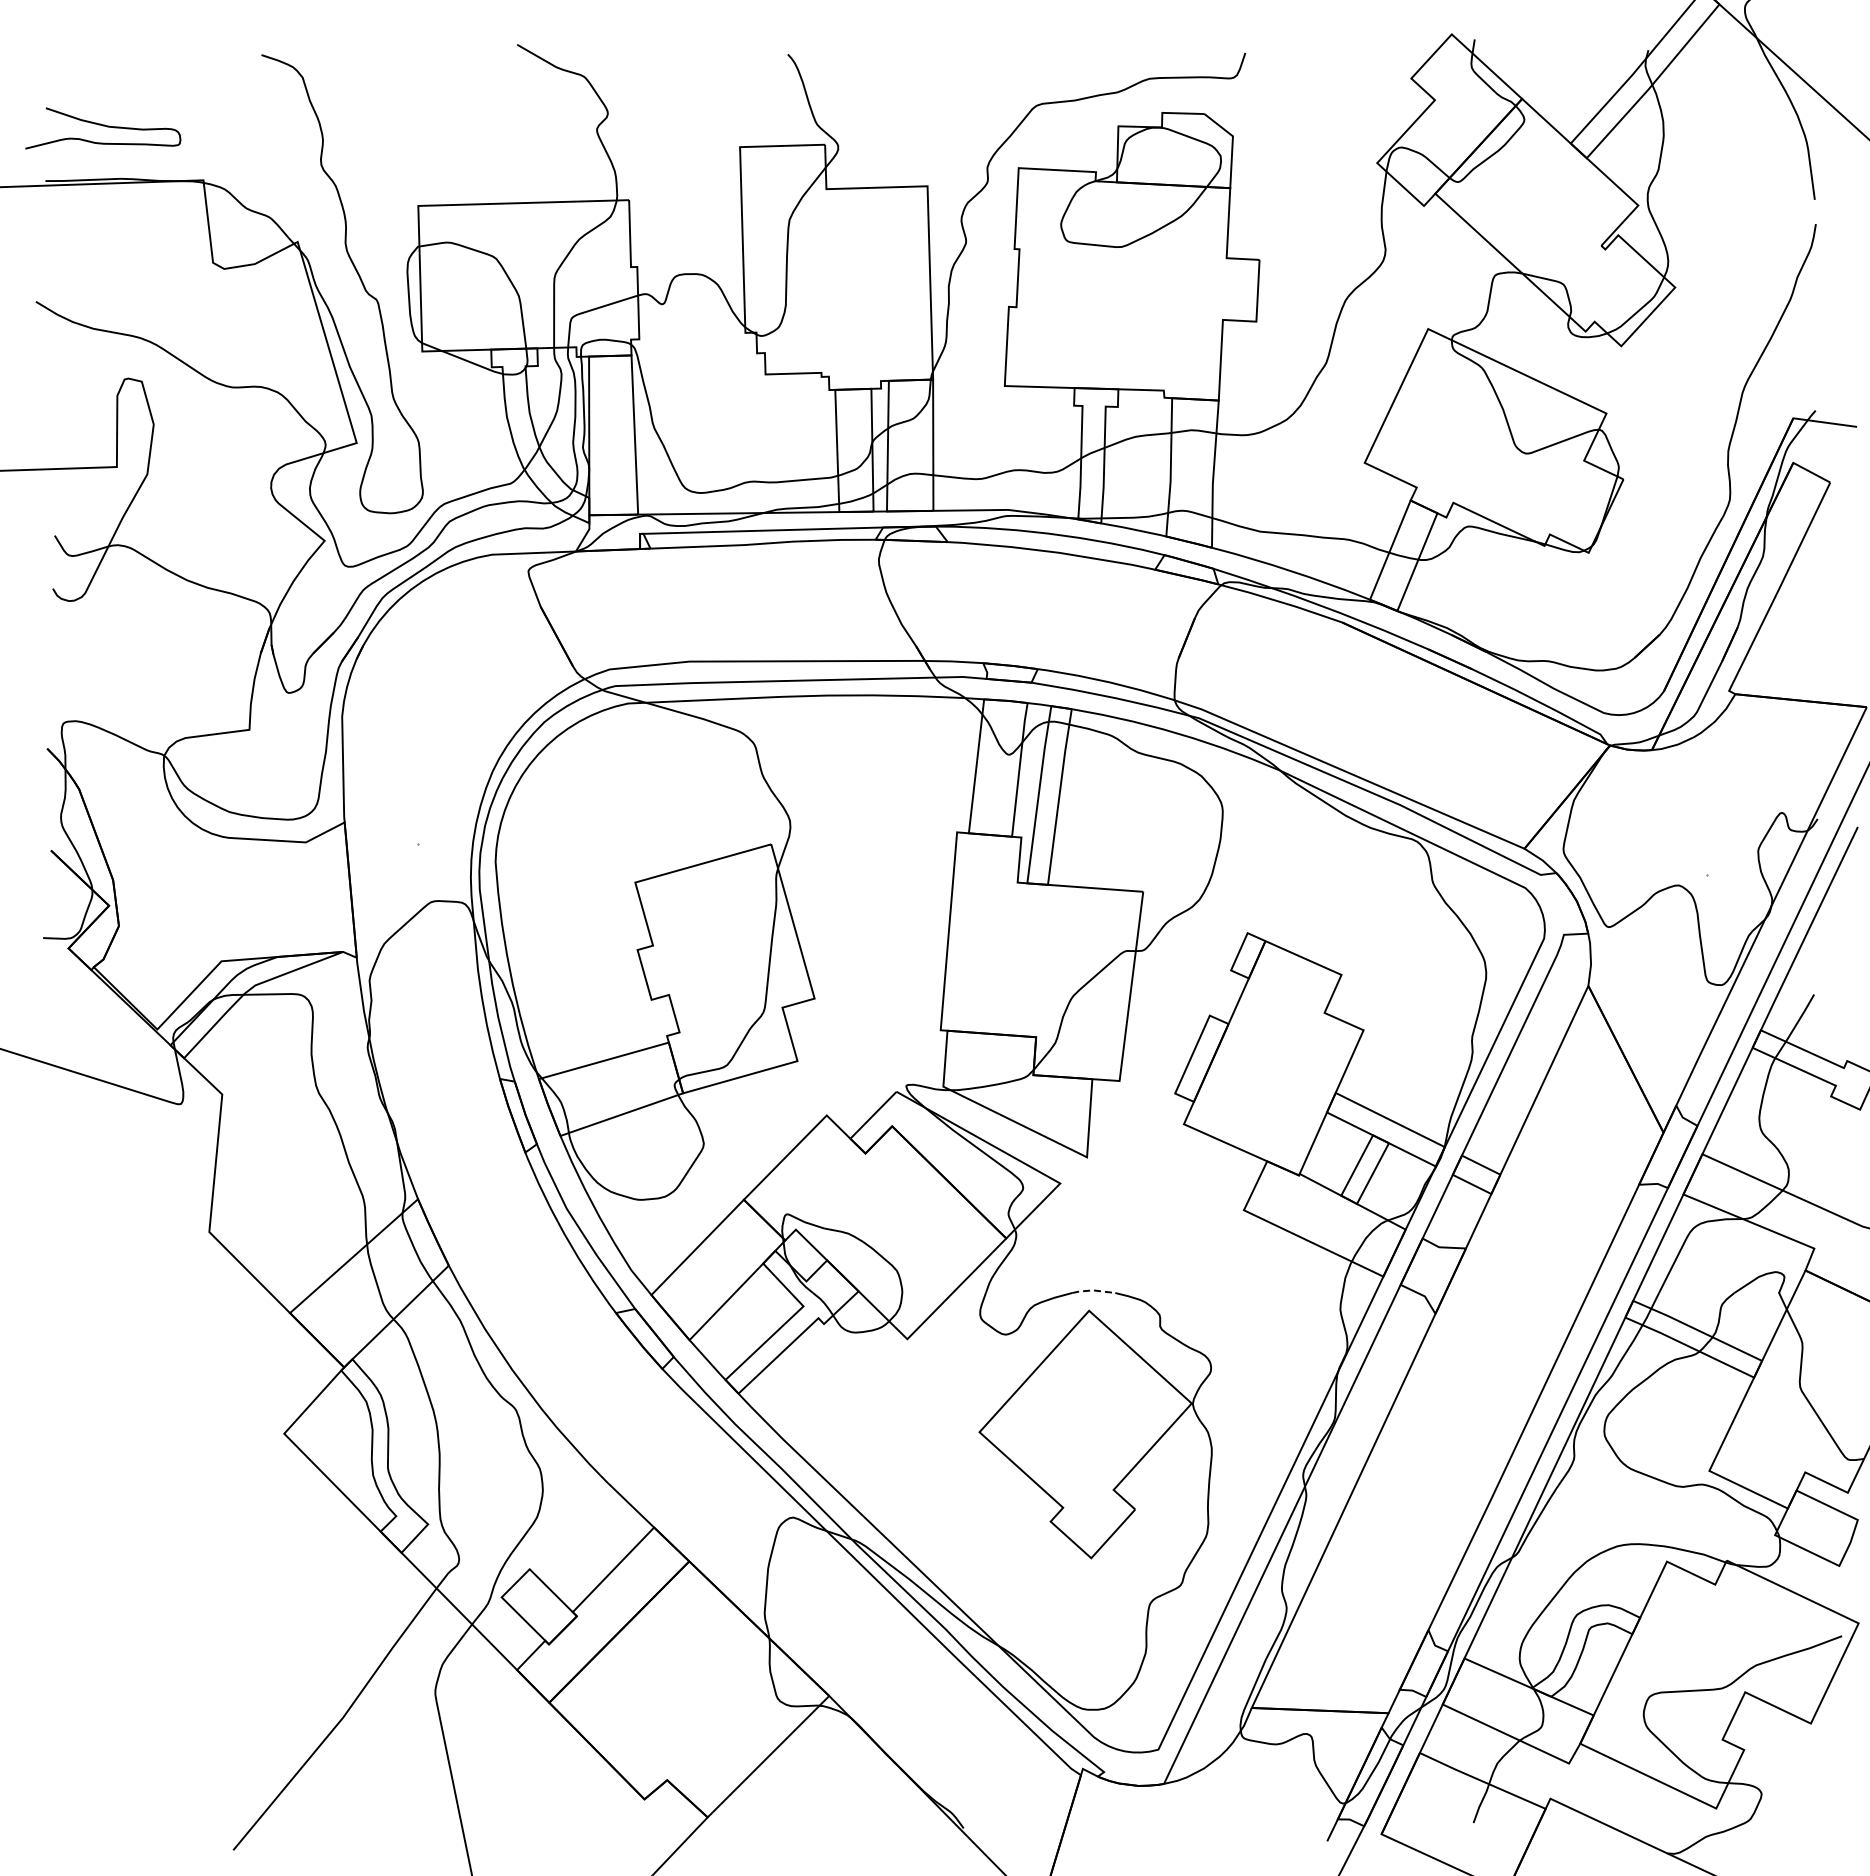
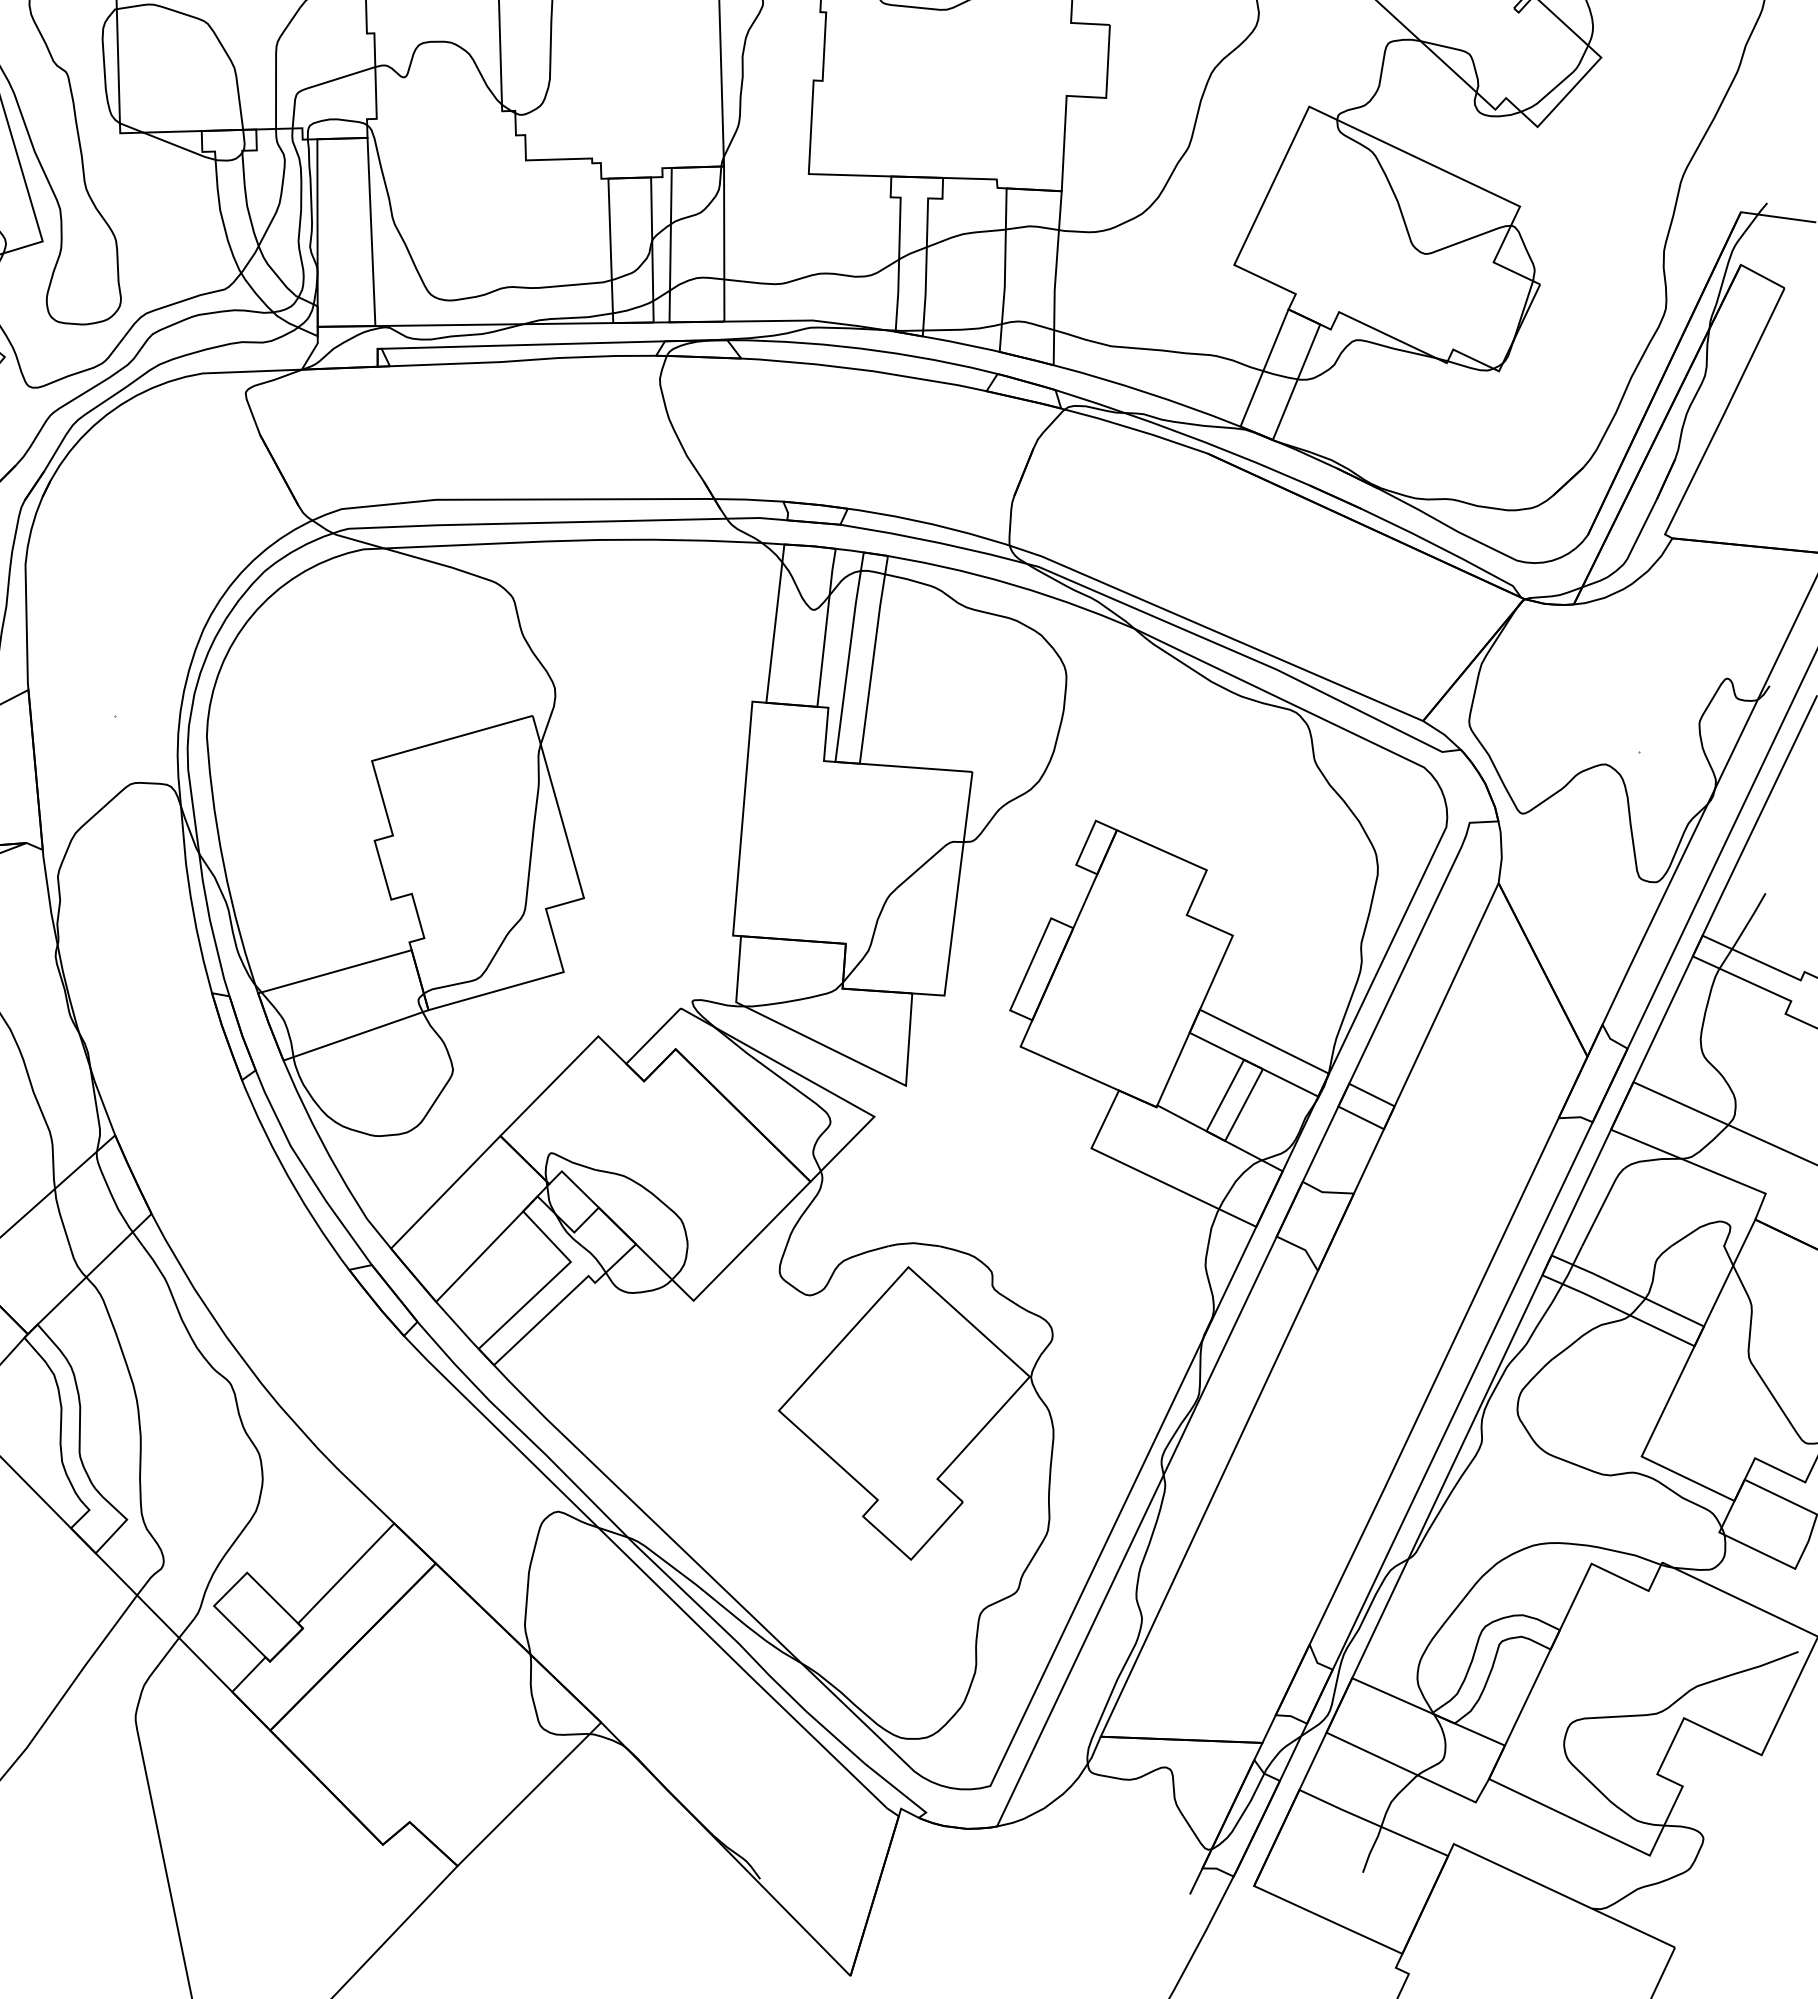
line: (1093, 1290) -> (913, 1243), dashed -> solid

